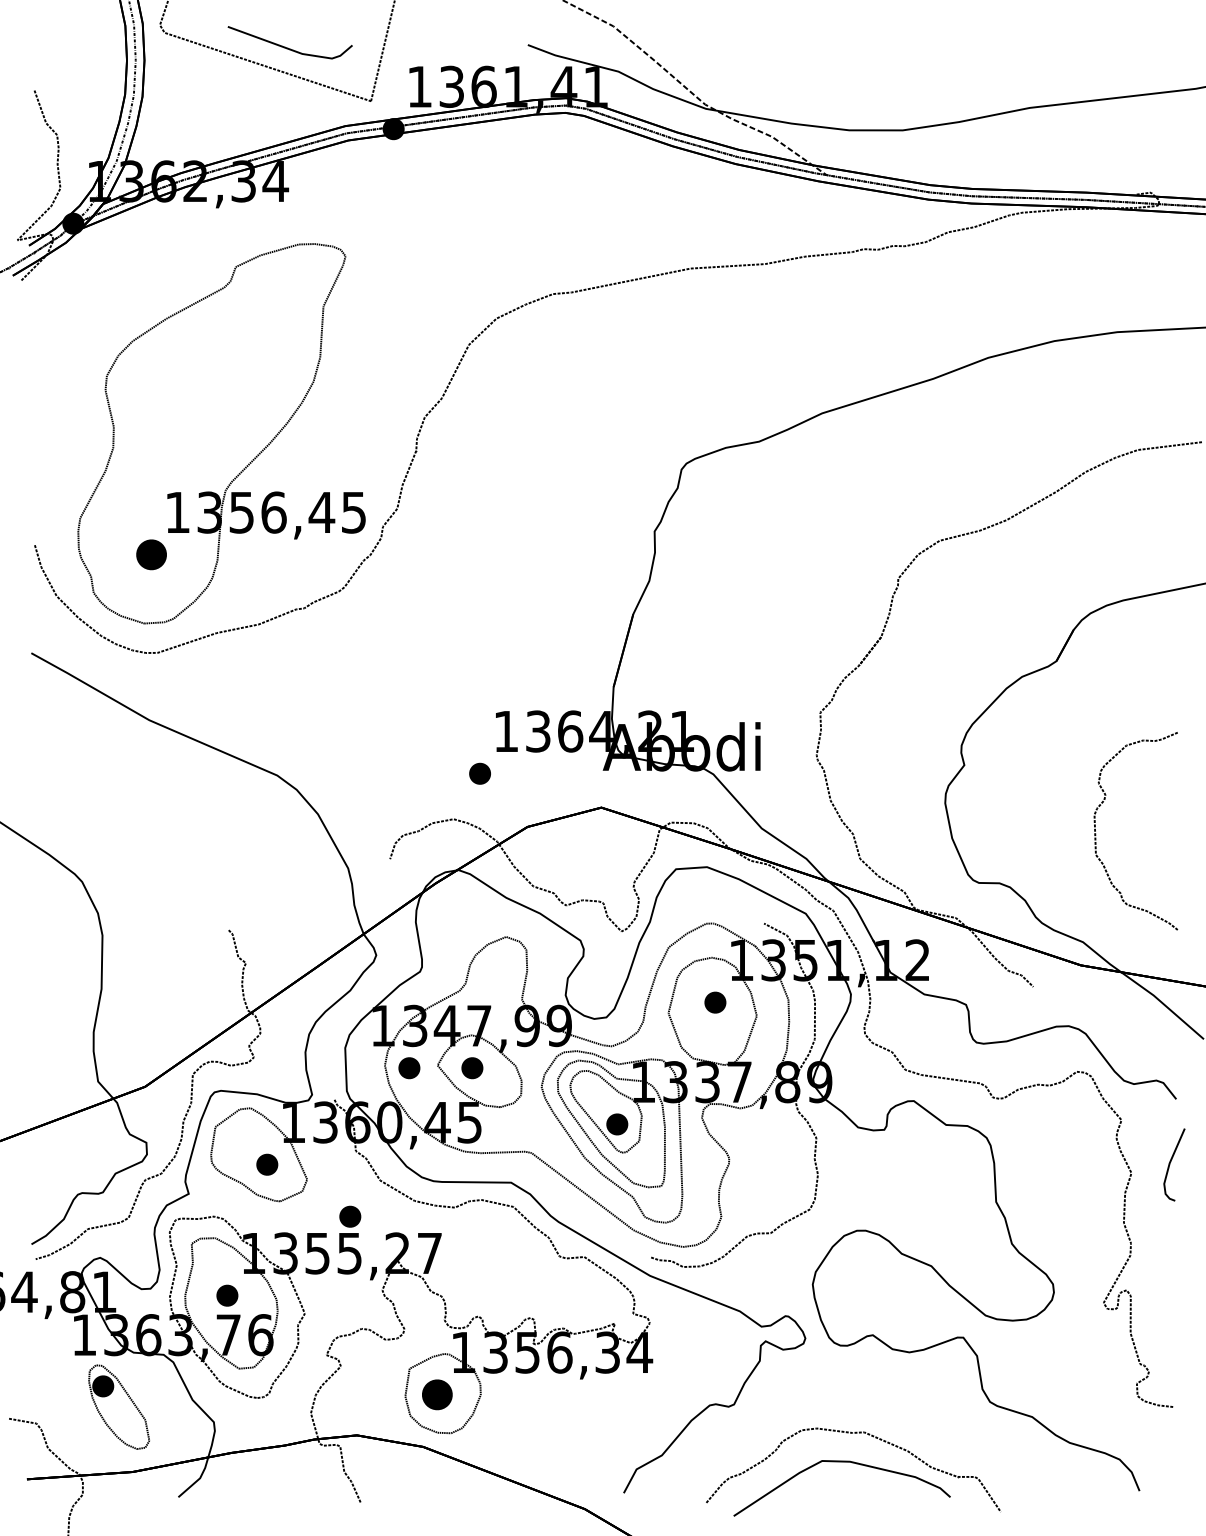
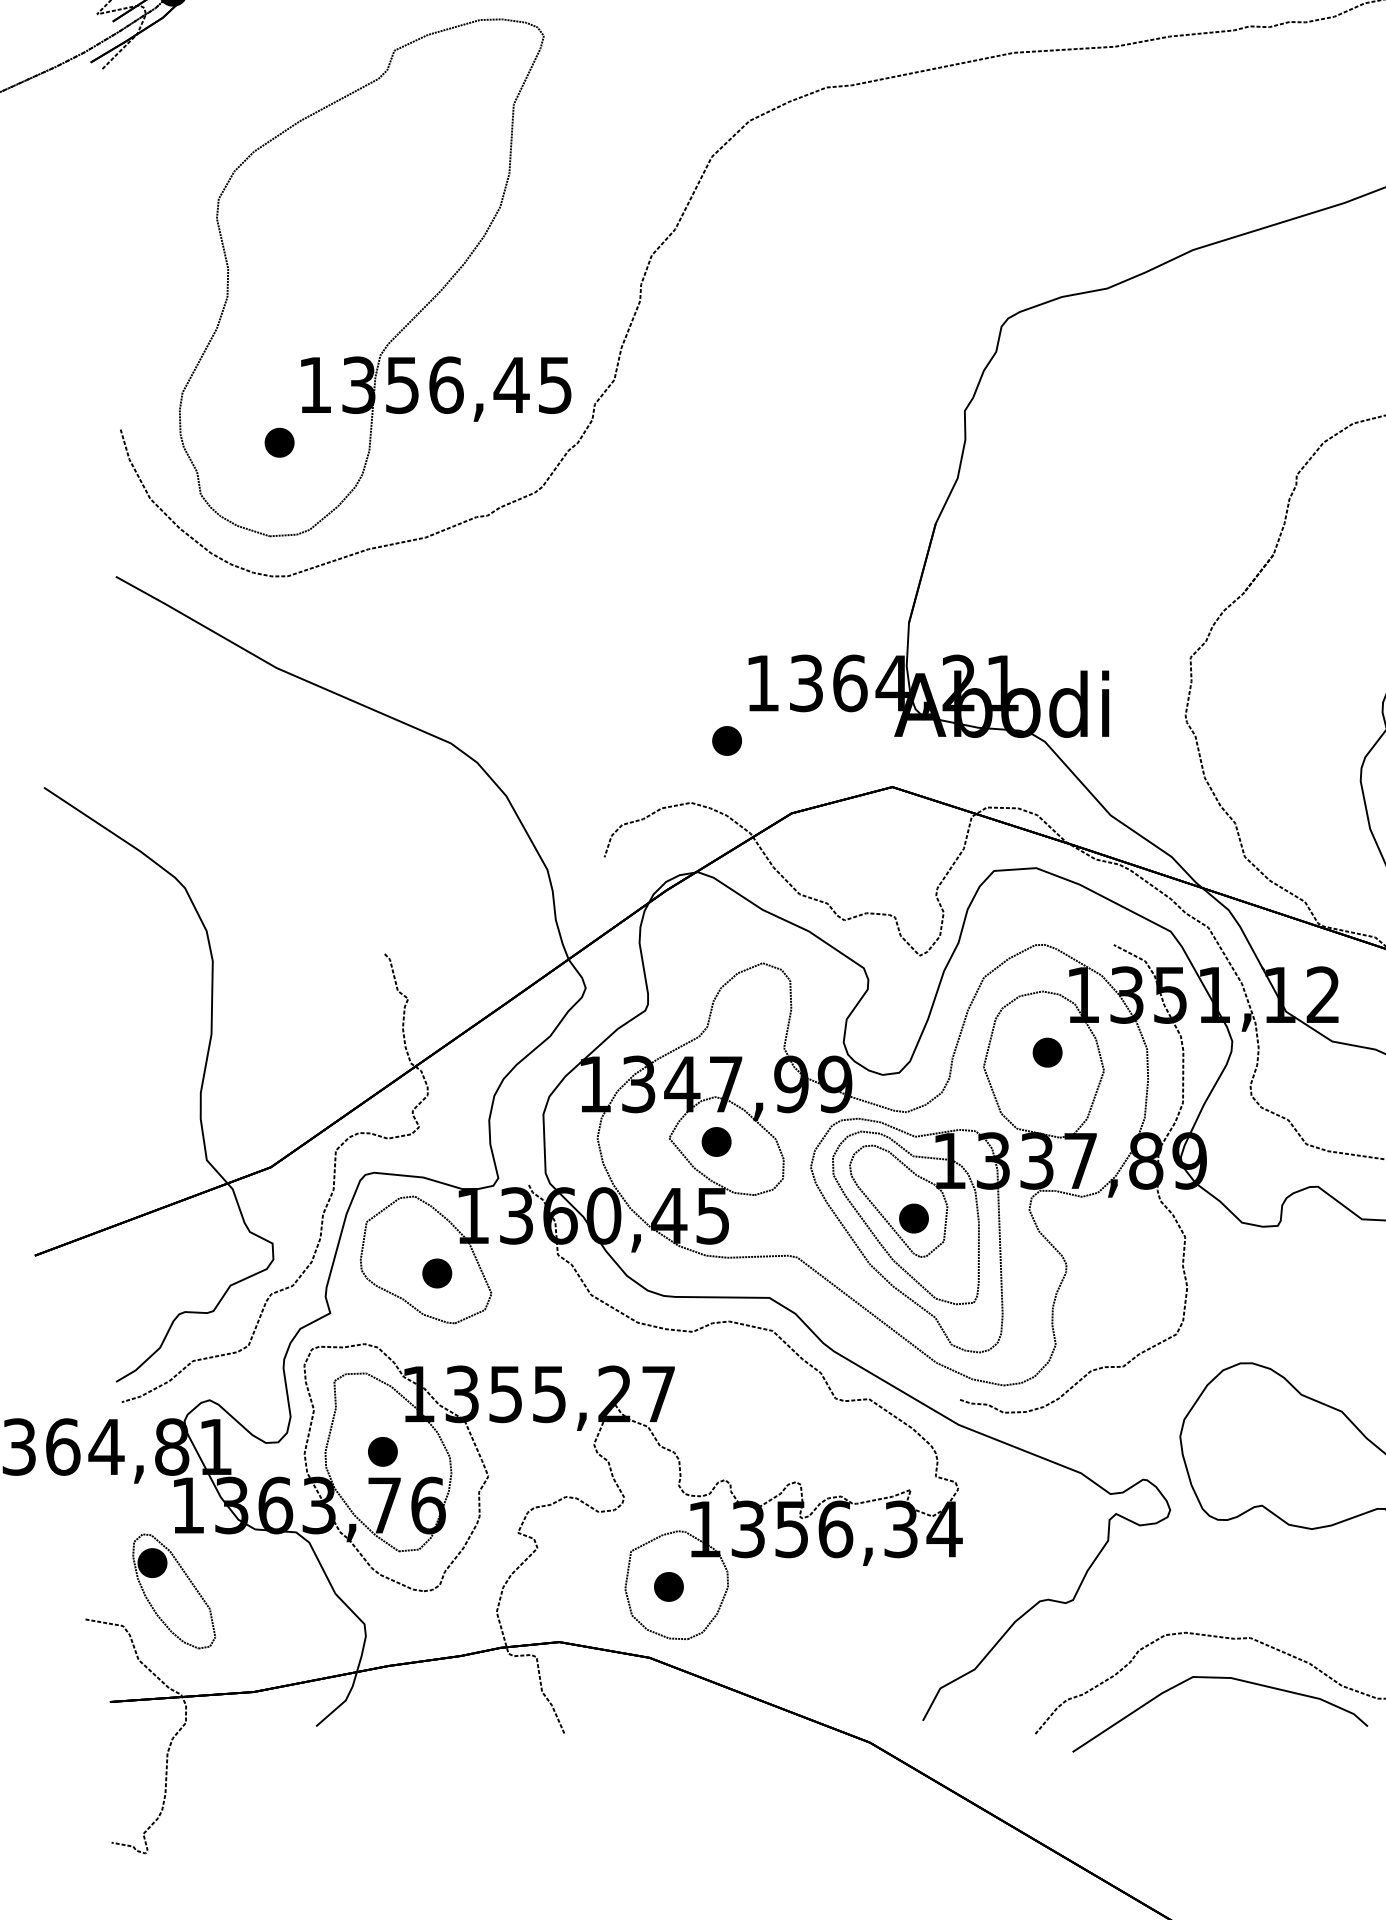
part: (151, 554) -> (279, 442), size x0.71
part: (409, 1068) -> (630, 1142), removed
part: (350, 1216) -> (550, 1343), removed
part: (437, 1394) -> (669, 1586), size x0.71
part: (118, 1406) -> (173, 1590), moved

